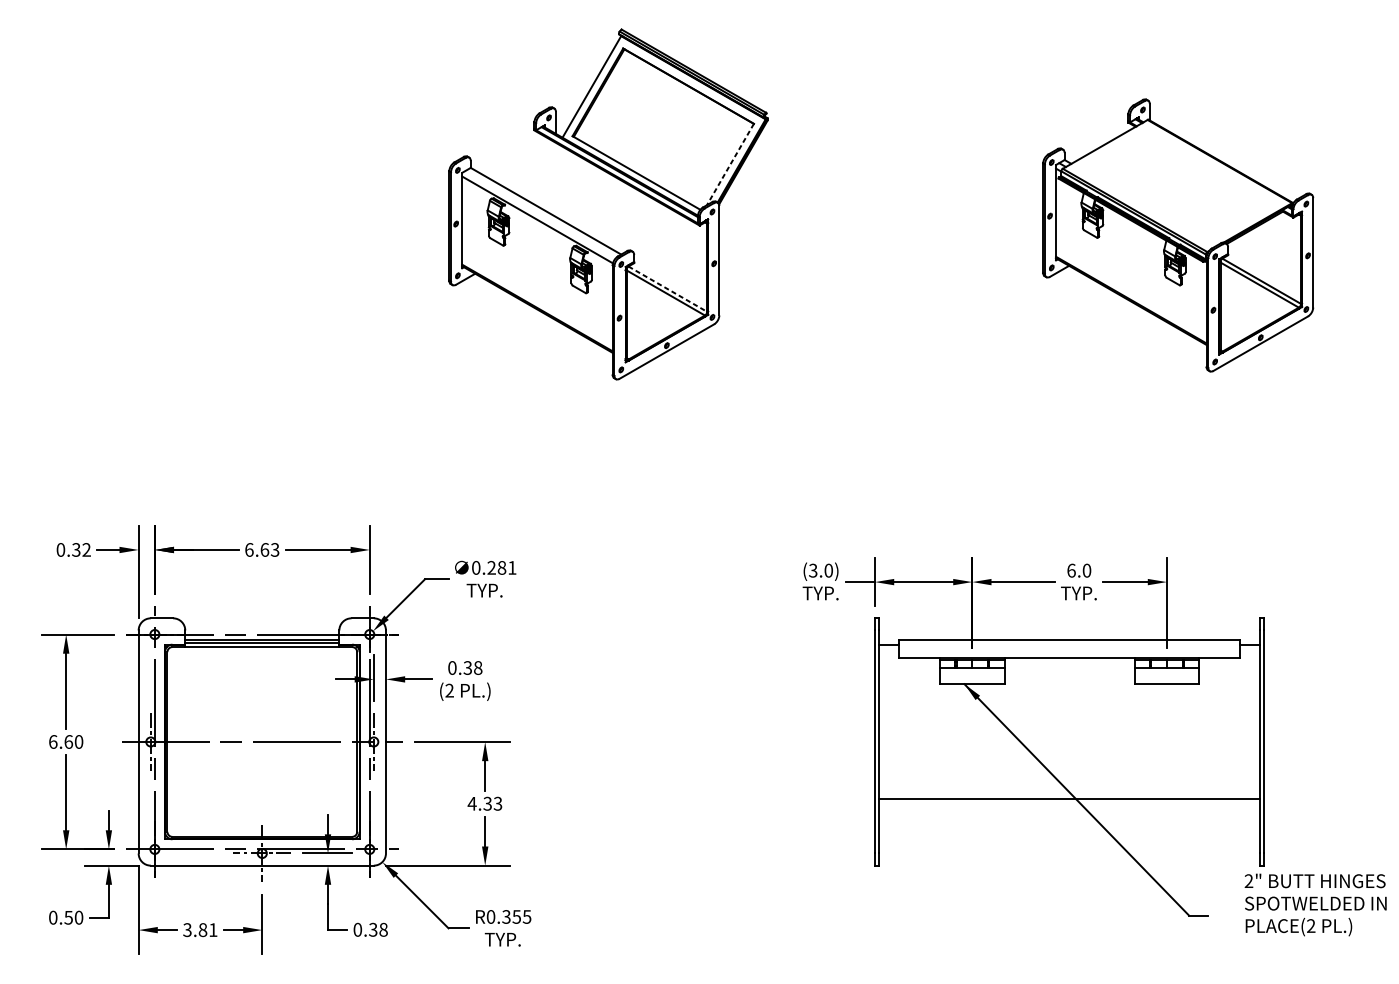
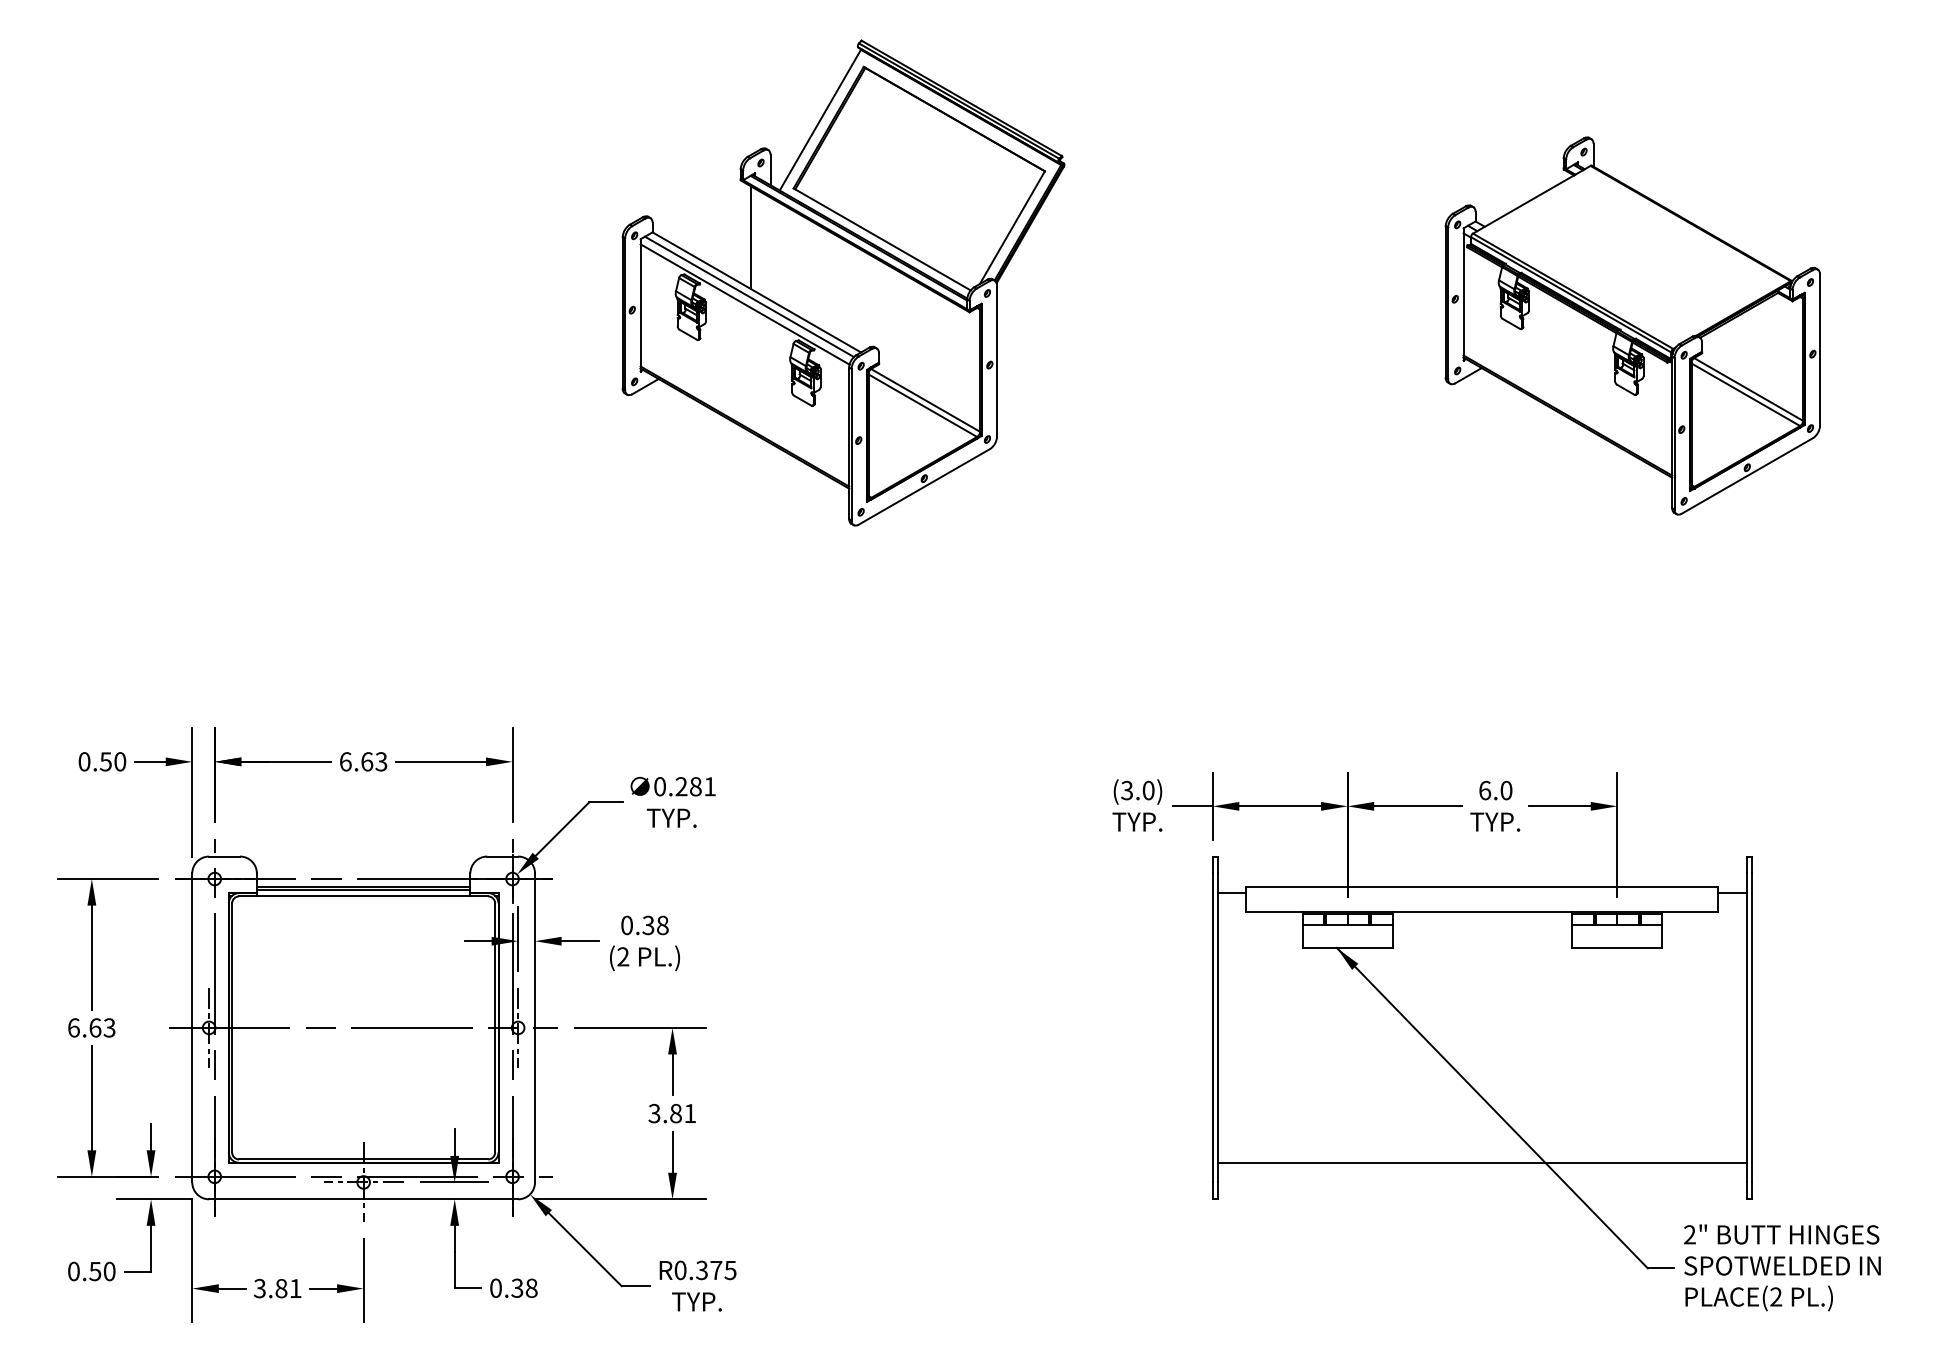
line: (730, 165) -> (1012, 228), dashed -> solid
line: (542, 171) -> (751, 237), added
line: (540, 214) -> (749, 296), added
line: (667, 289) -> (925, 400), dashed -> solid
text: (81, 549) -> (113, 761), 0.32 -> 0.50
text: (78, 741) -> (109, 1027), 6.60 -> 6.63
line: (1069, 798) -> (1482, 1162), moved
text: (484, 803) -> (671, 1113), 4.33 -> 3.81
text: (1315, 904) -> (1782, 1267), moved
text: (516, 917) -> (716, 1270), R0.355 -> R0.375

